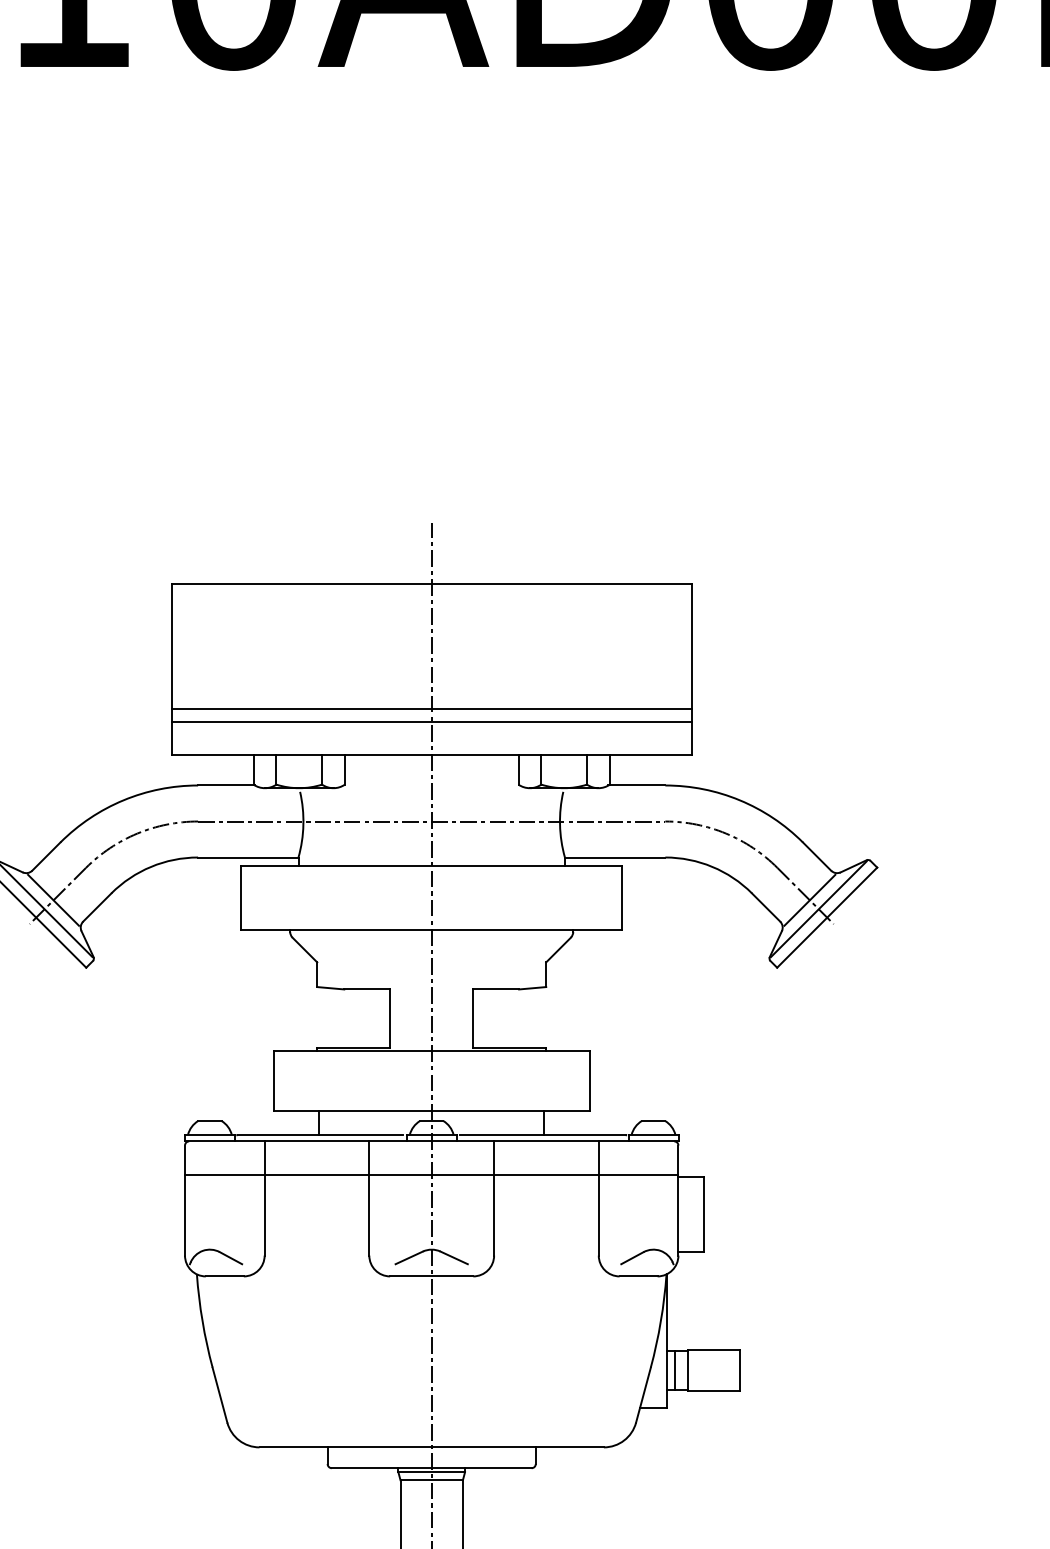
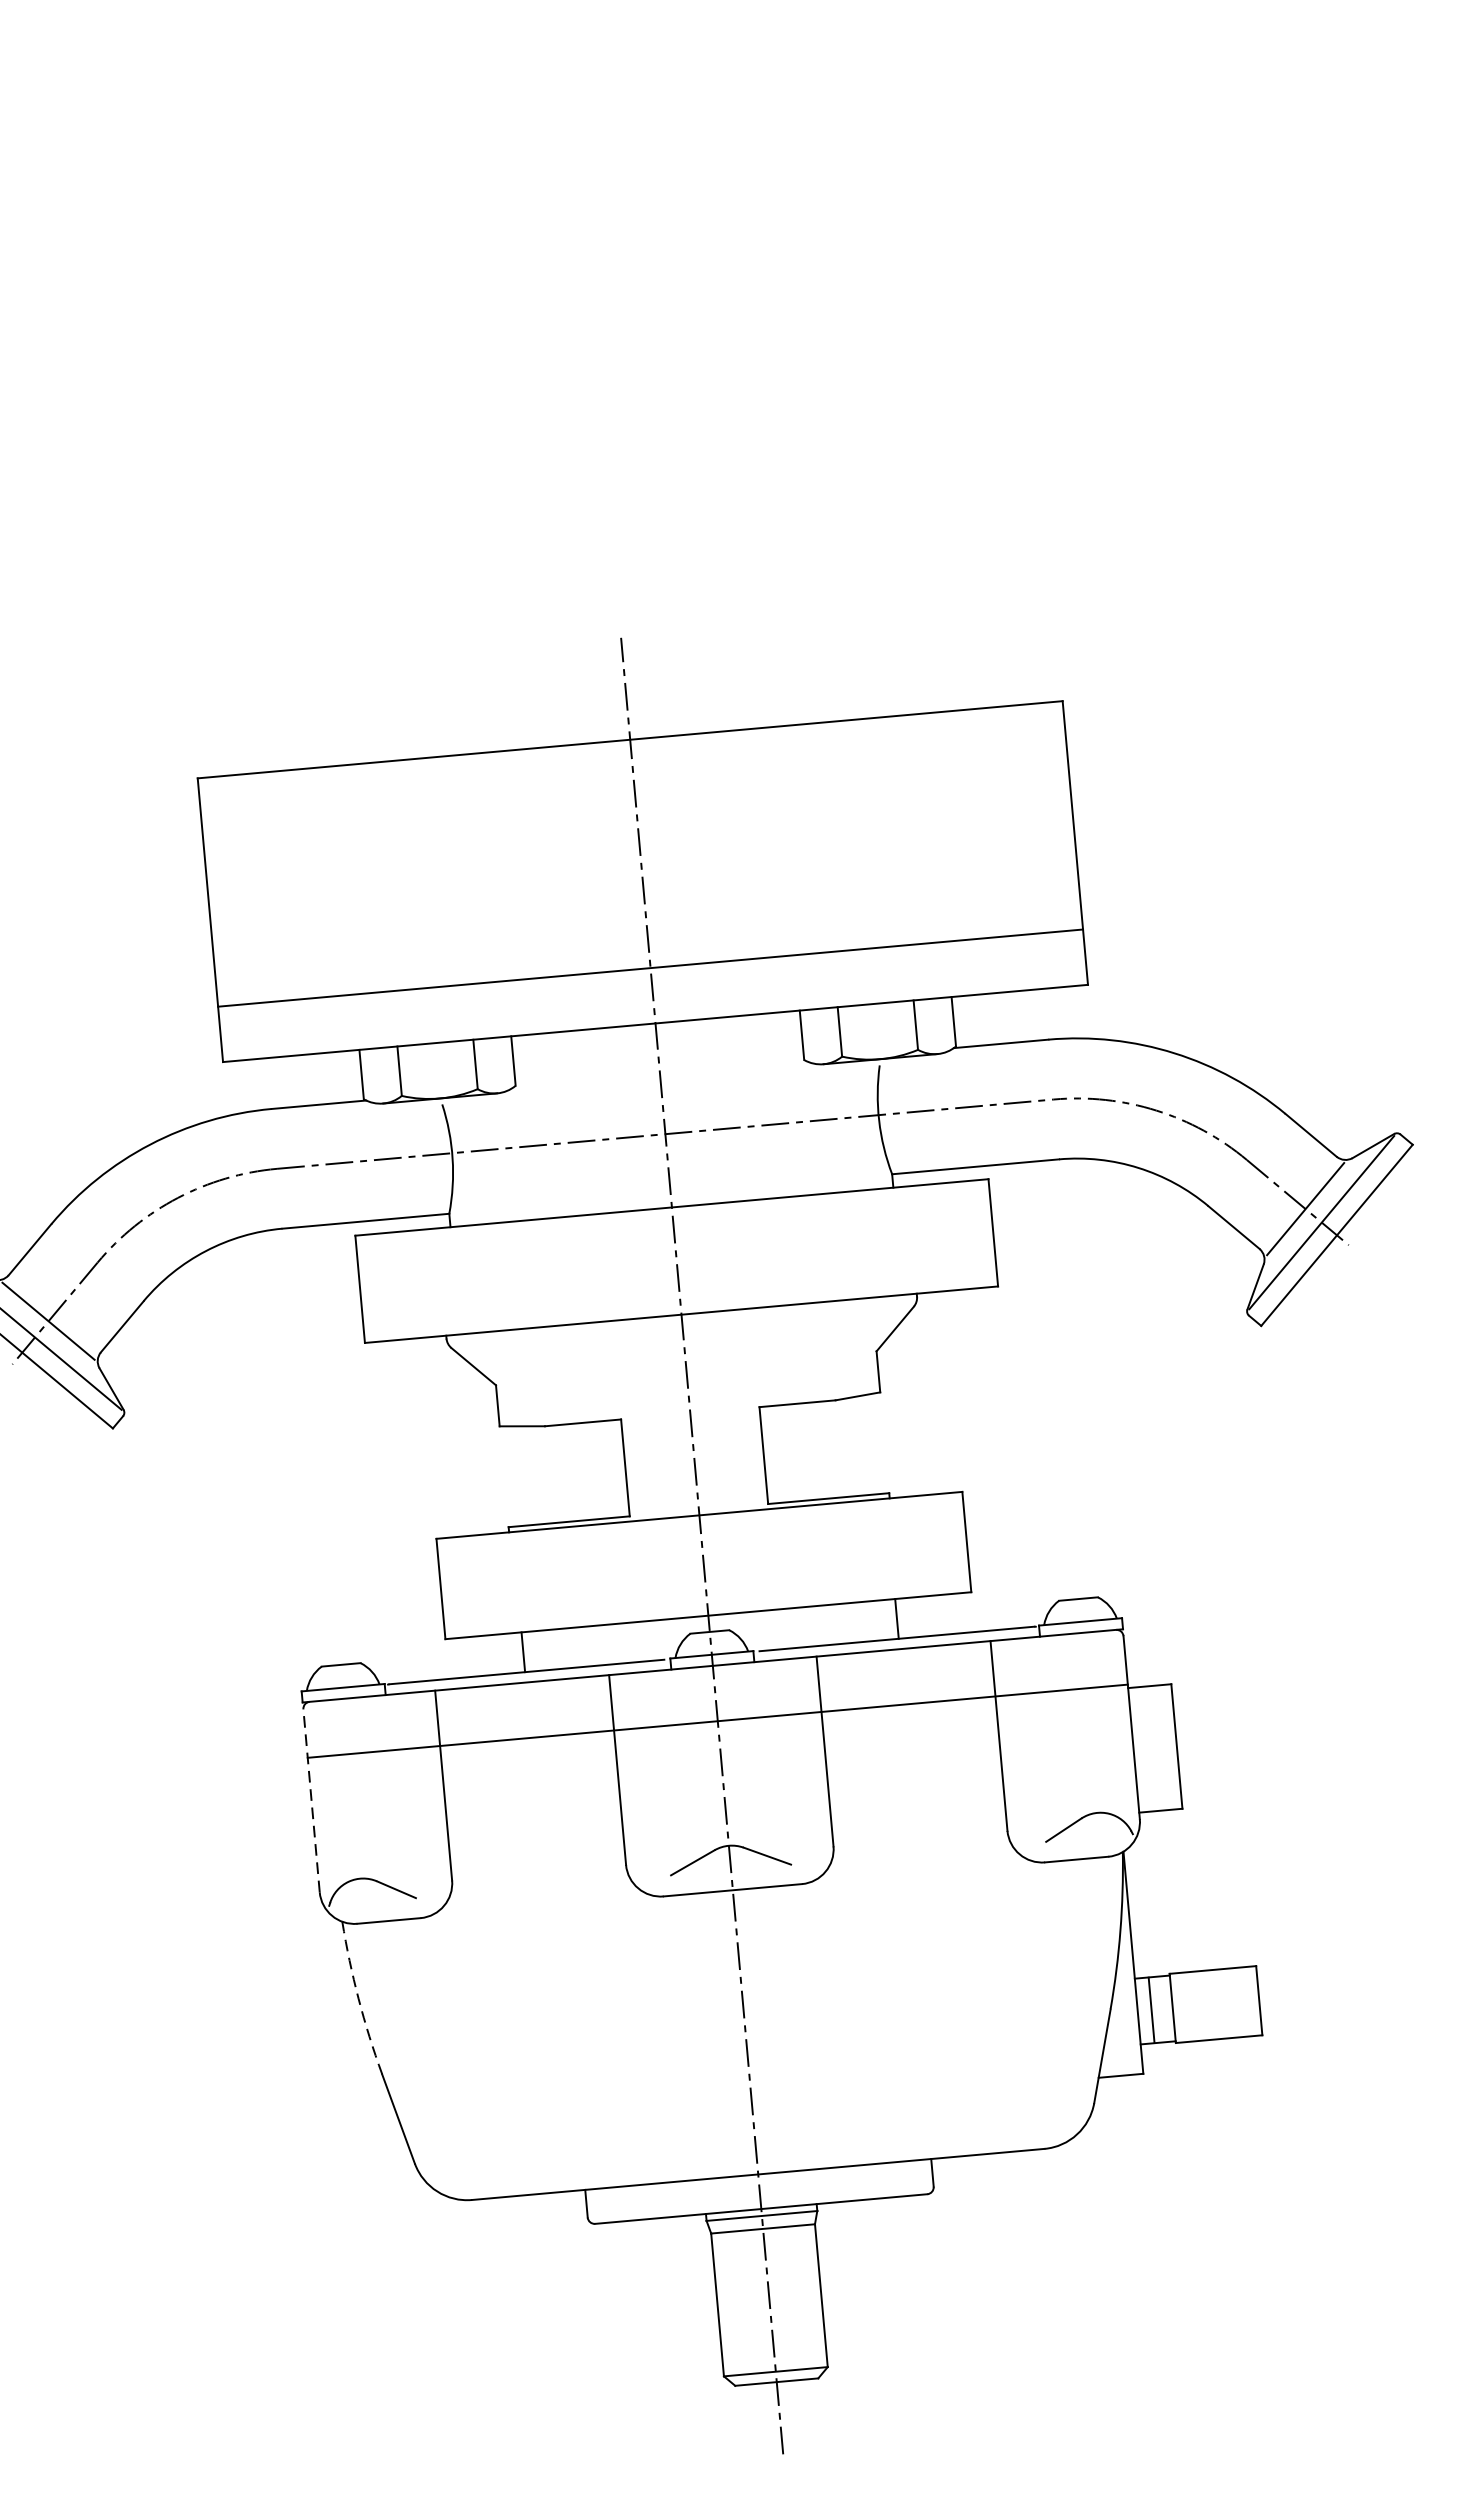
line: (431, 709) -> (648, 948), removed
line: (185, 1200) -> (312, 1800), solid -> dashed
arc: (202, 1321) -> (358, 1999), solid -> dashed

